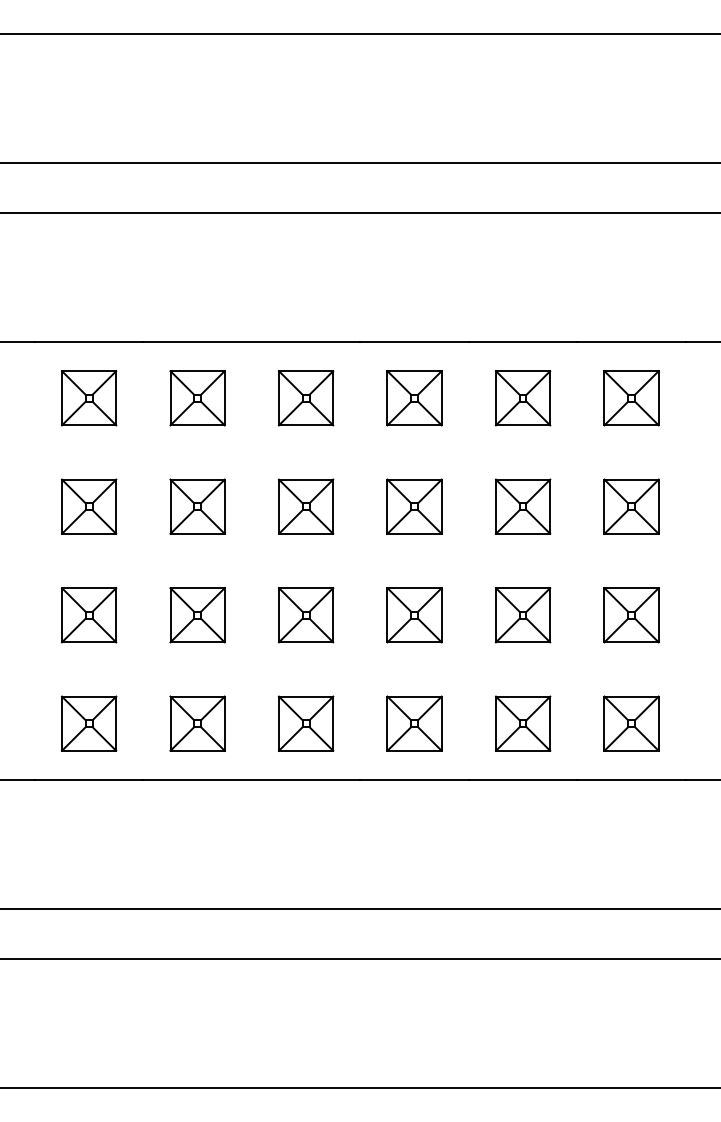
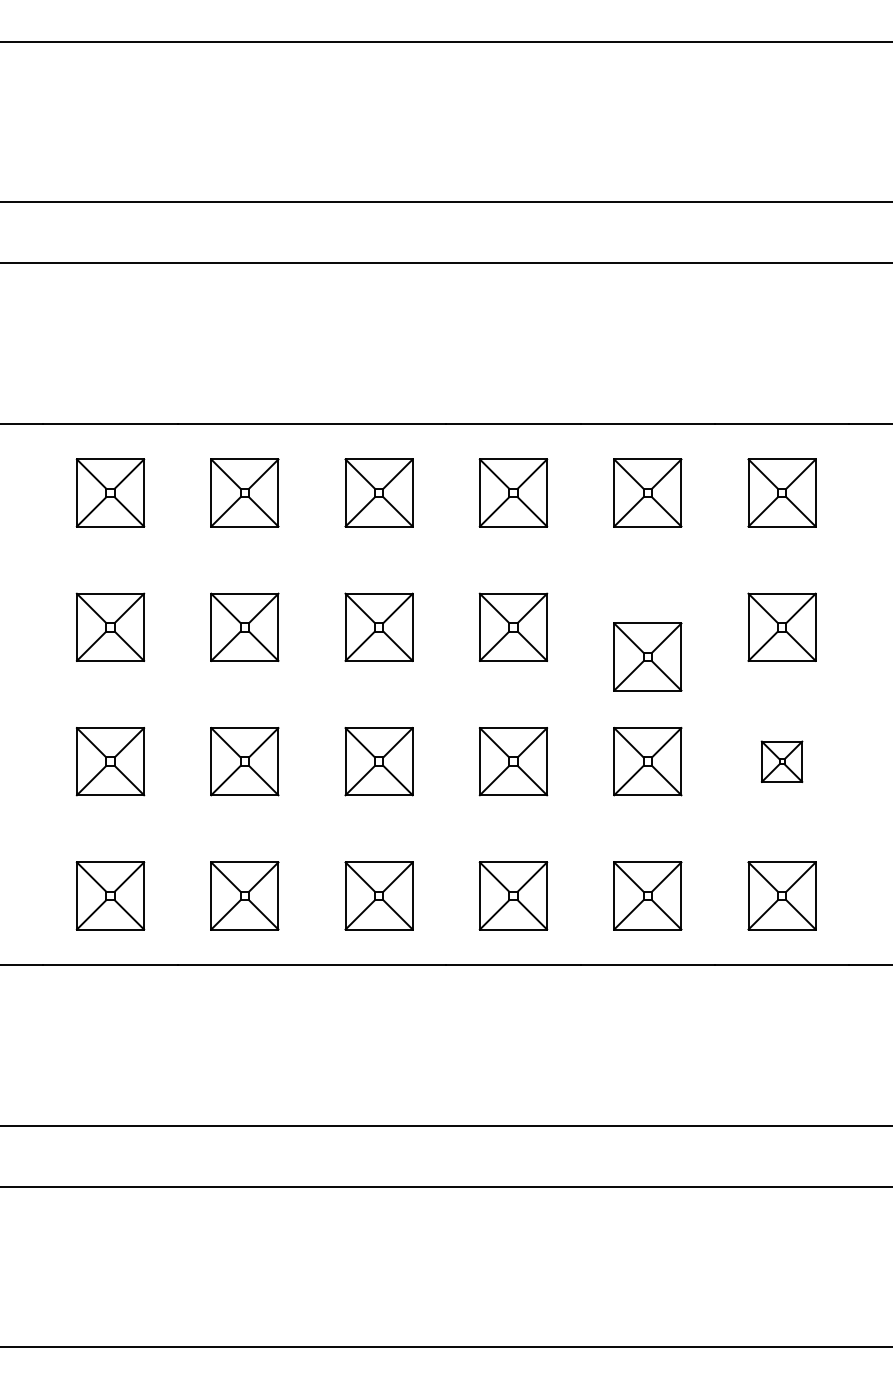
part: (522, 506) -> (647, 656), moved
part: (631, 615) -> (782, 761), size x0.6

